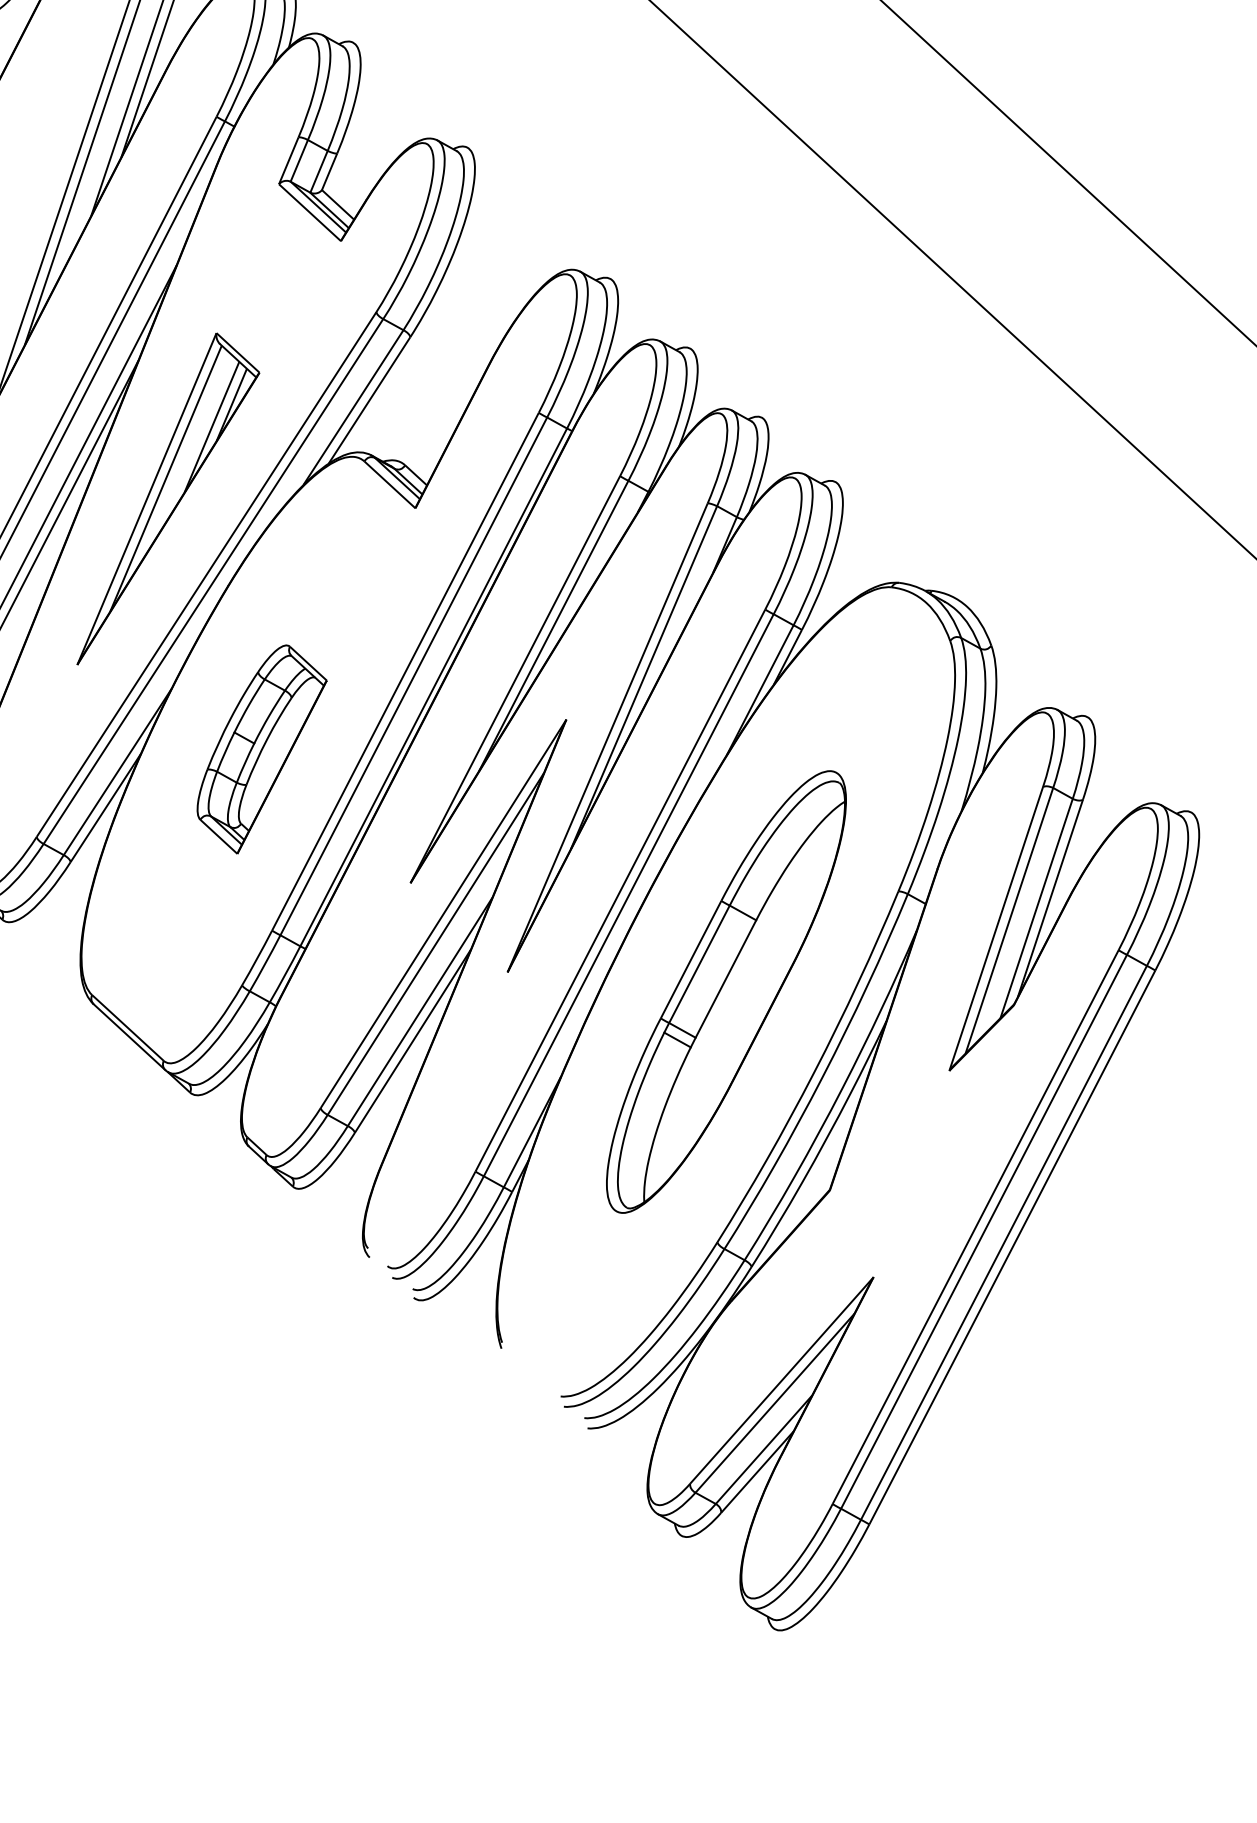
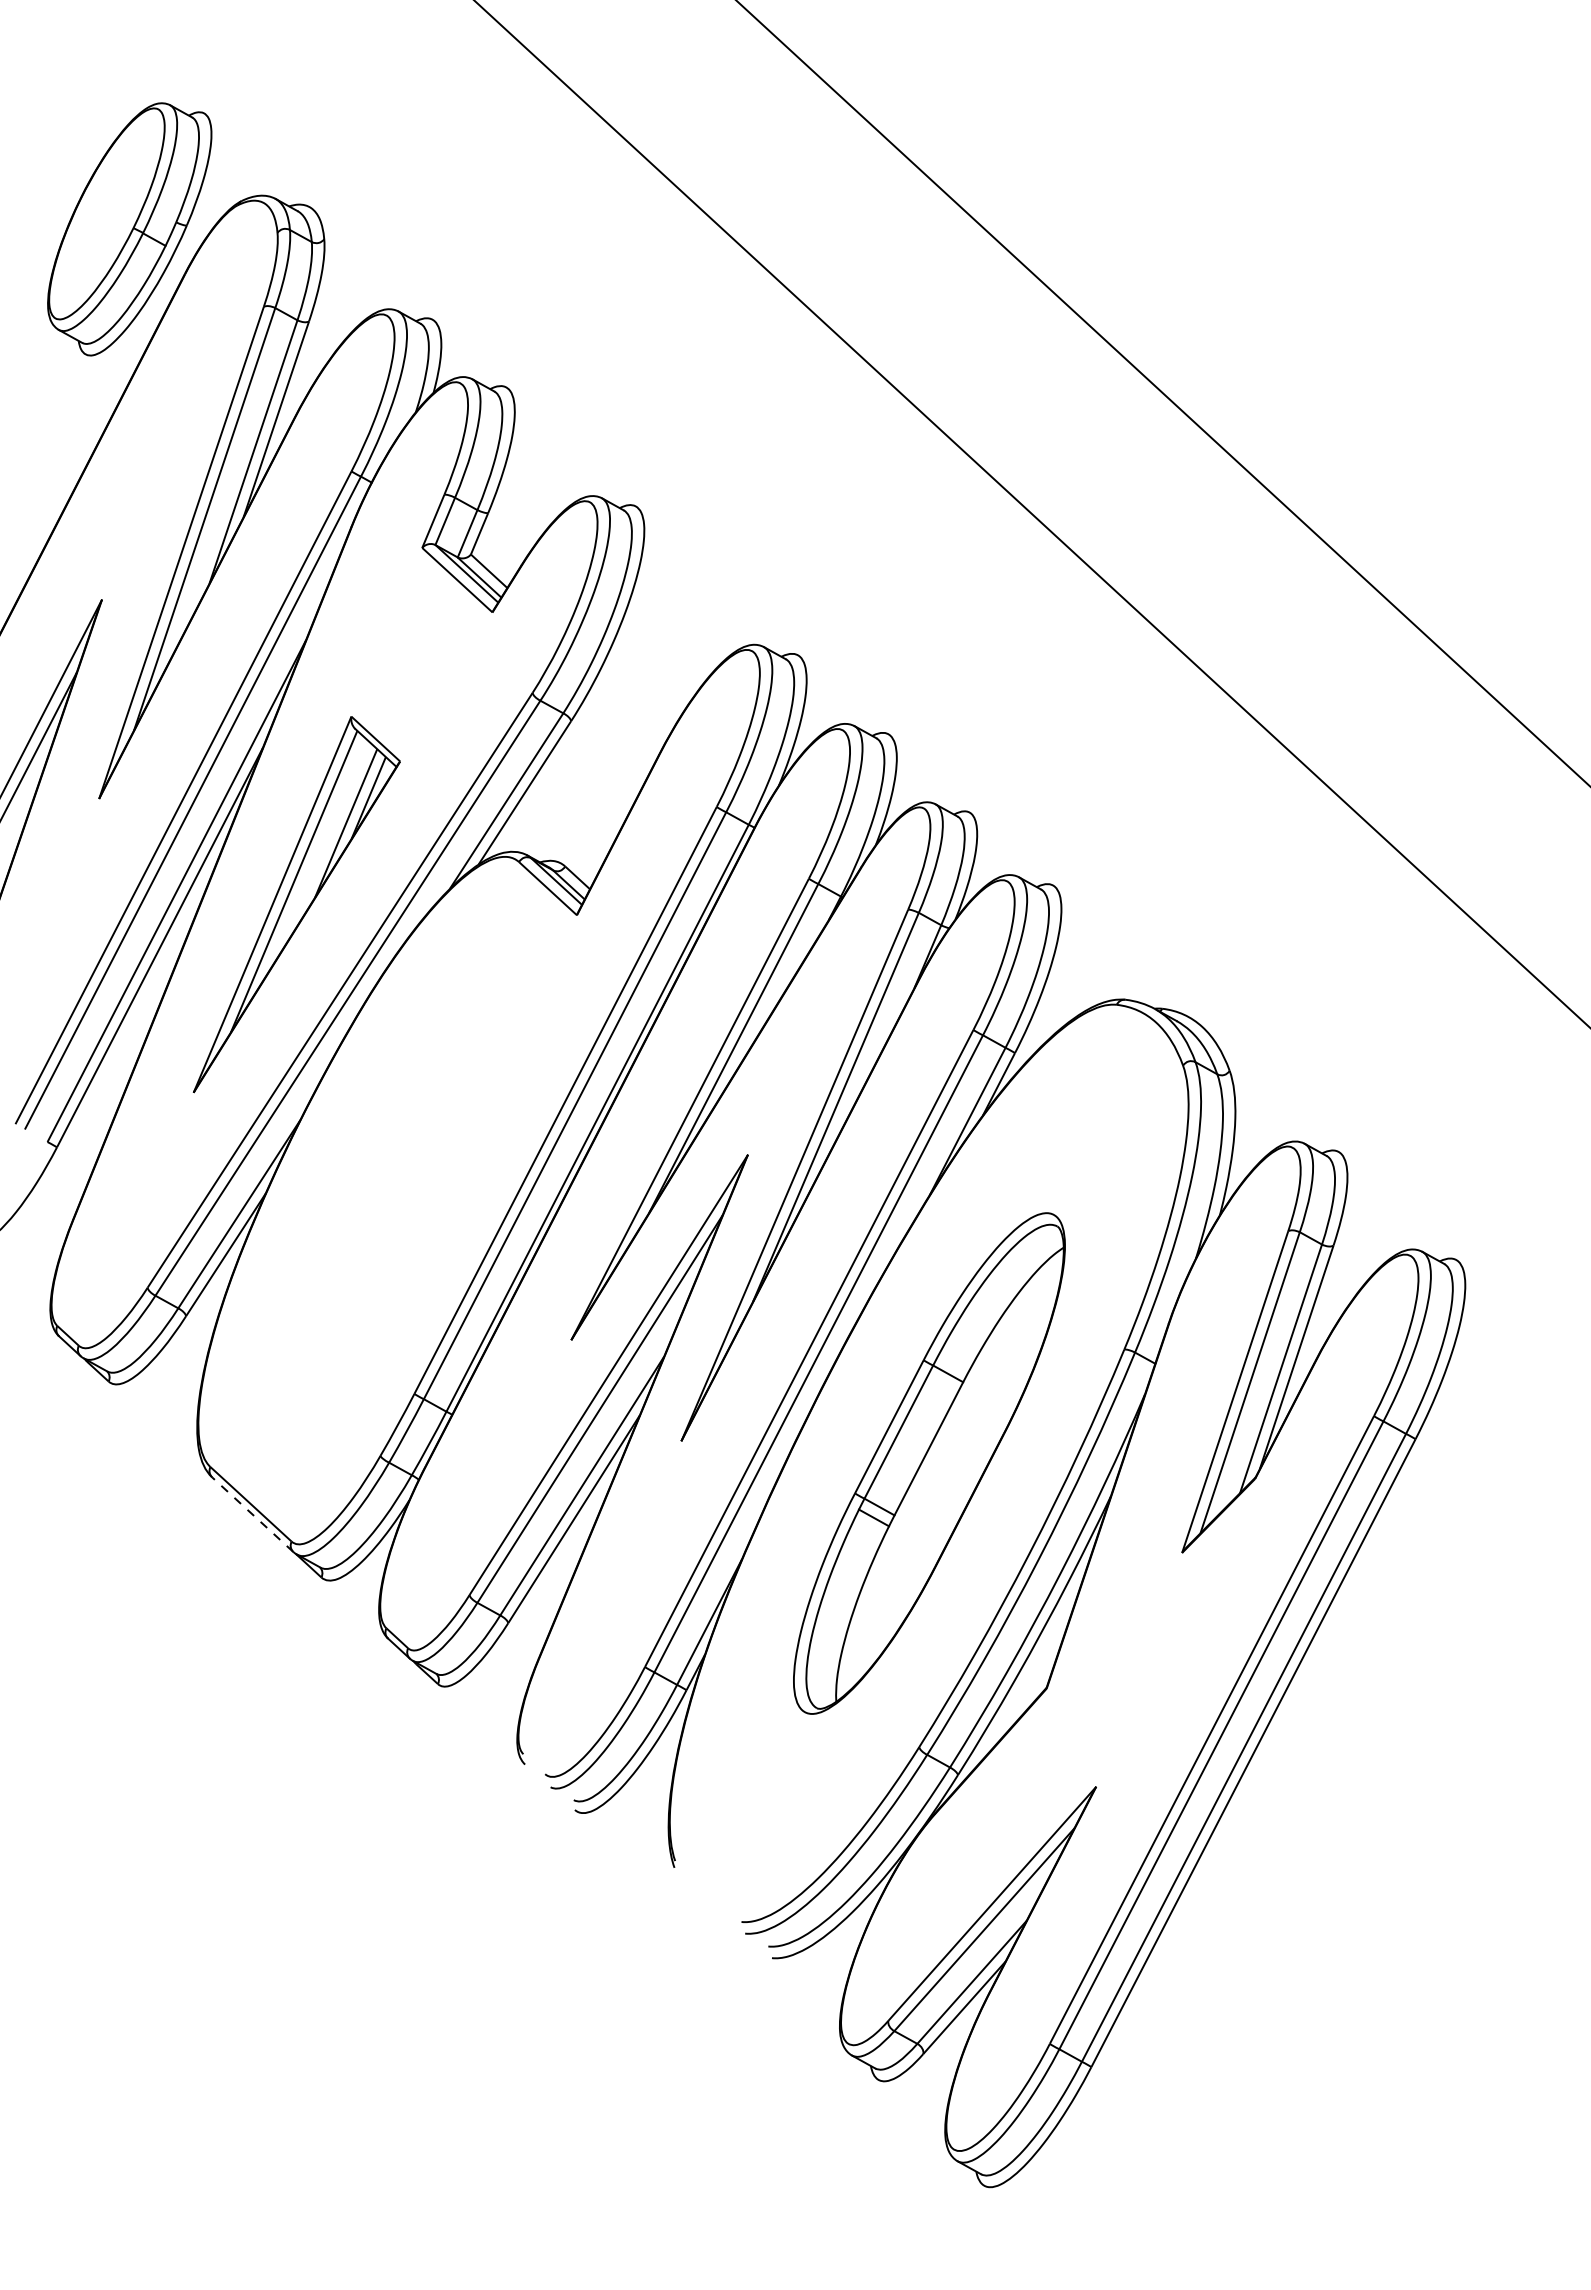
part: (262, 749) -> (403, 1188), removed
line: (129, 1036) -> (252, 1514), solid -> dashed

